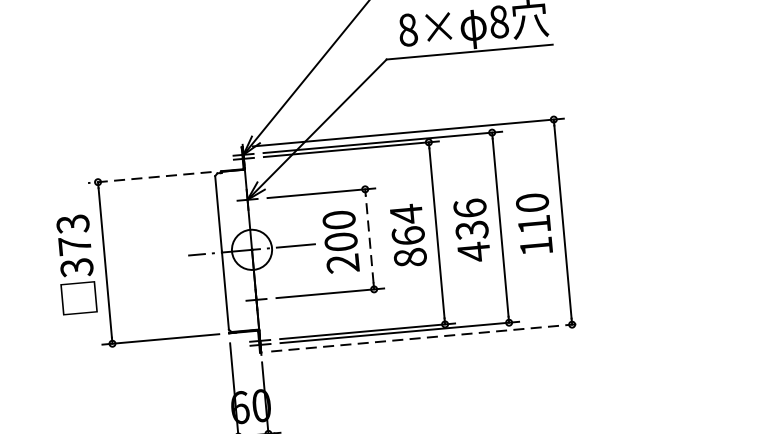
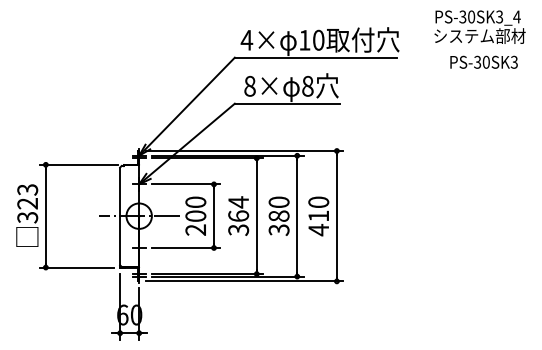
line: (149, 177) -> (78, 164), dashed -> solid
text: (471, 230) -> (278, 216), 436 -> 380
line: (370, 239) -> (214, 216), dashed -> solid
text: (74, 245) -> (27, 203), 373 -> 323
text: (535, 245) -> (318, 229), 110 -> 410
text: (410, 256) -> (238, 229), 864 -> 364
line: (426, 337) -> (244, 281), dashed -> solid

